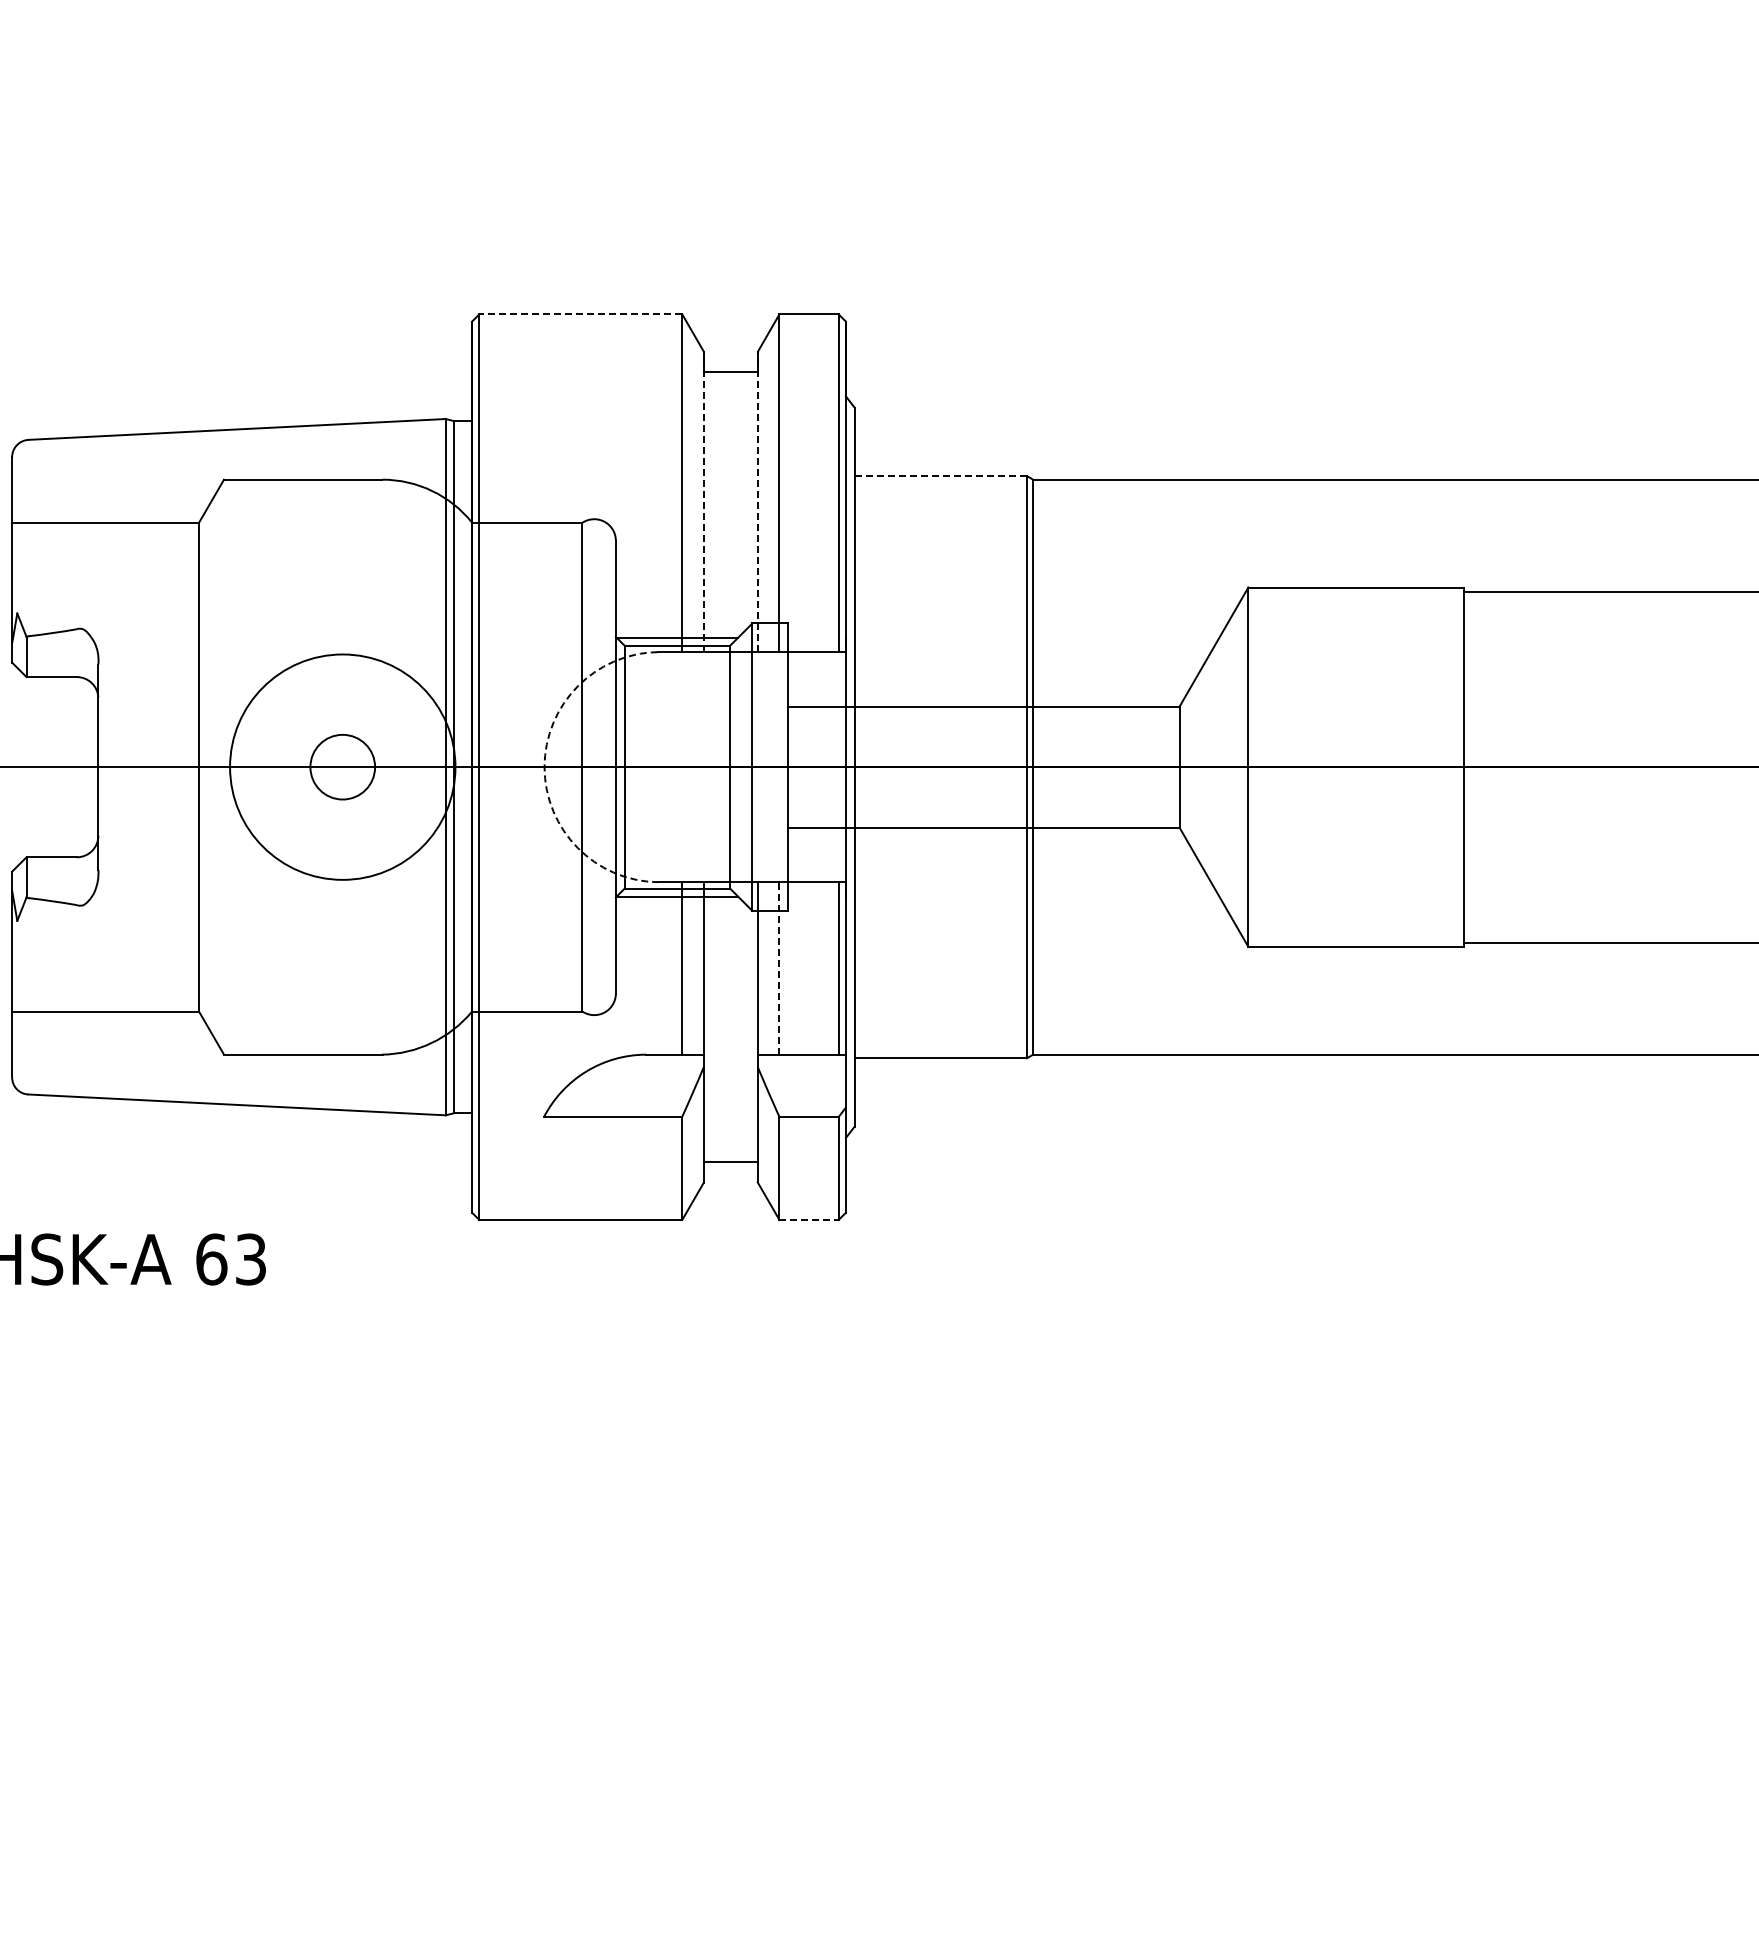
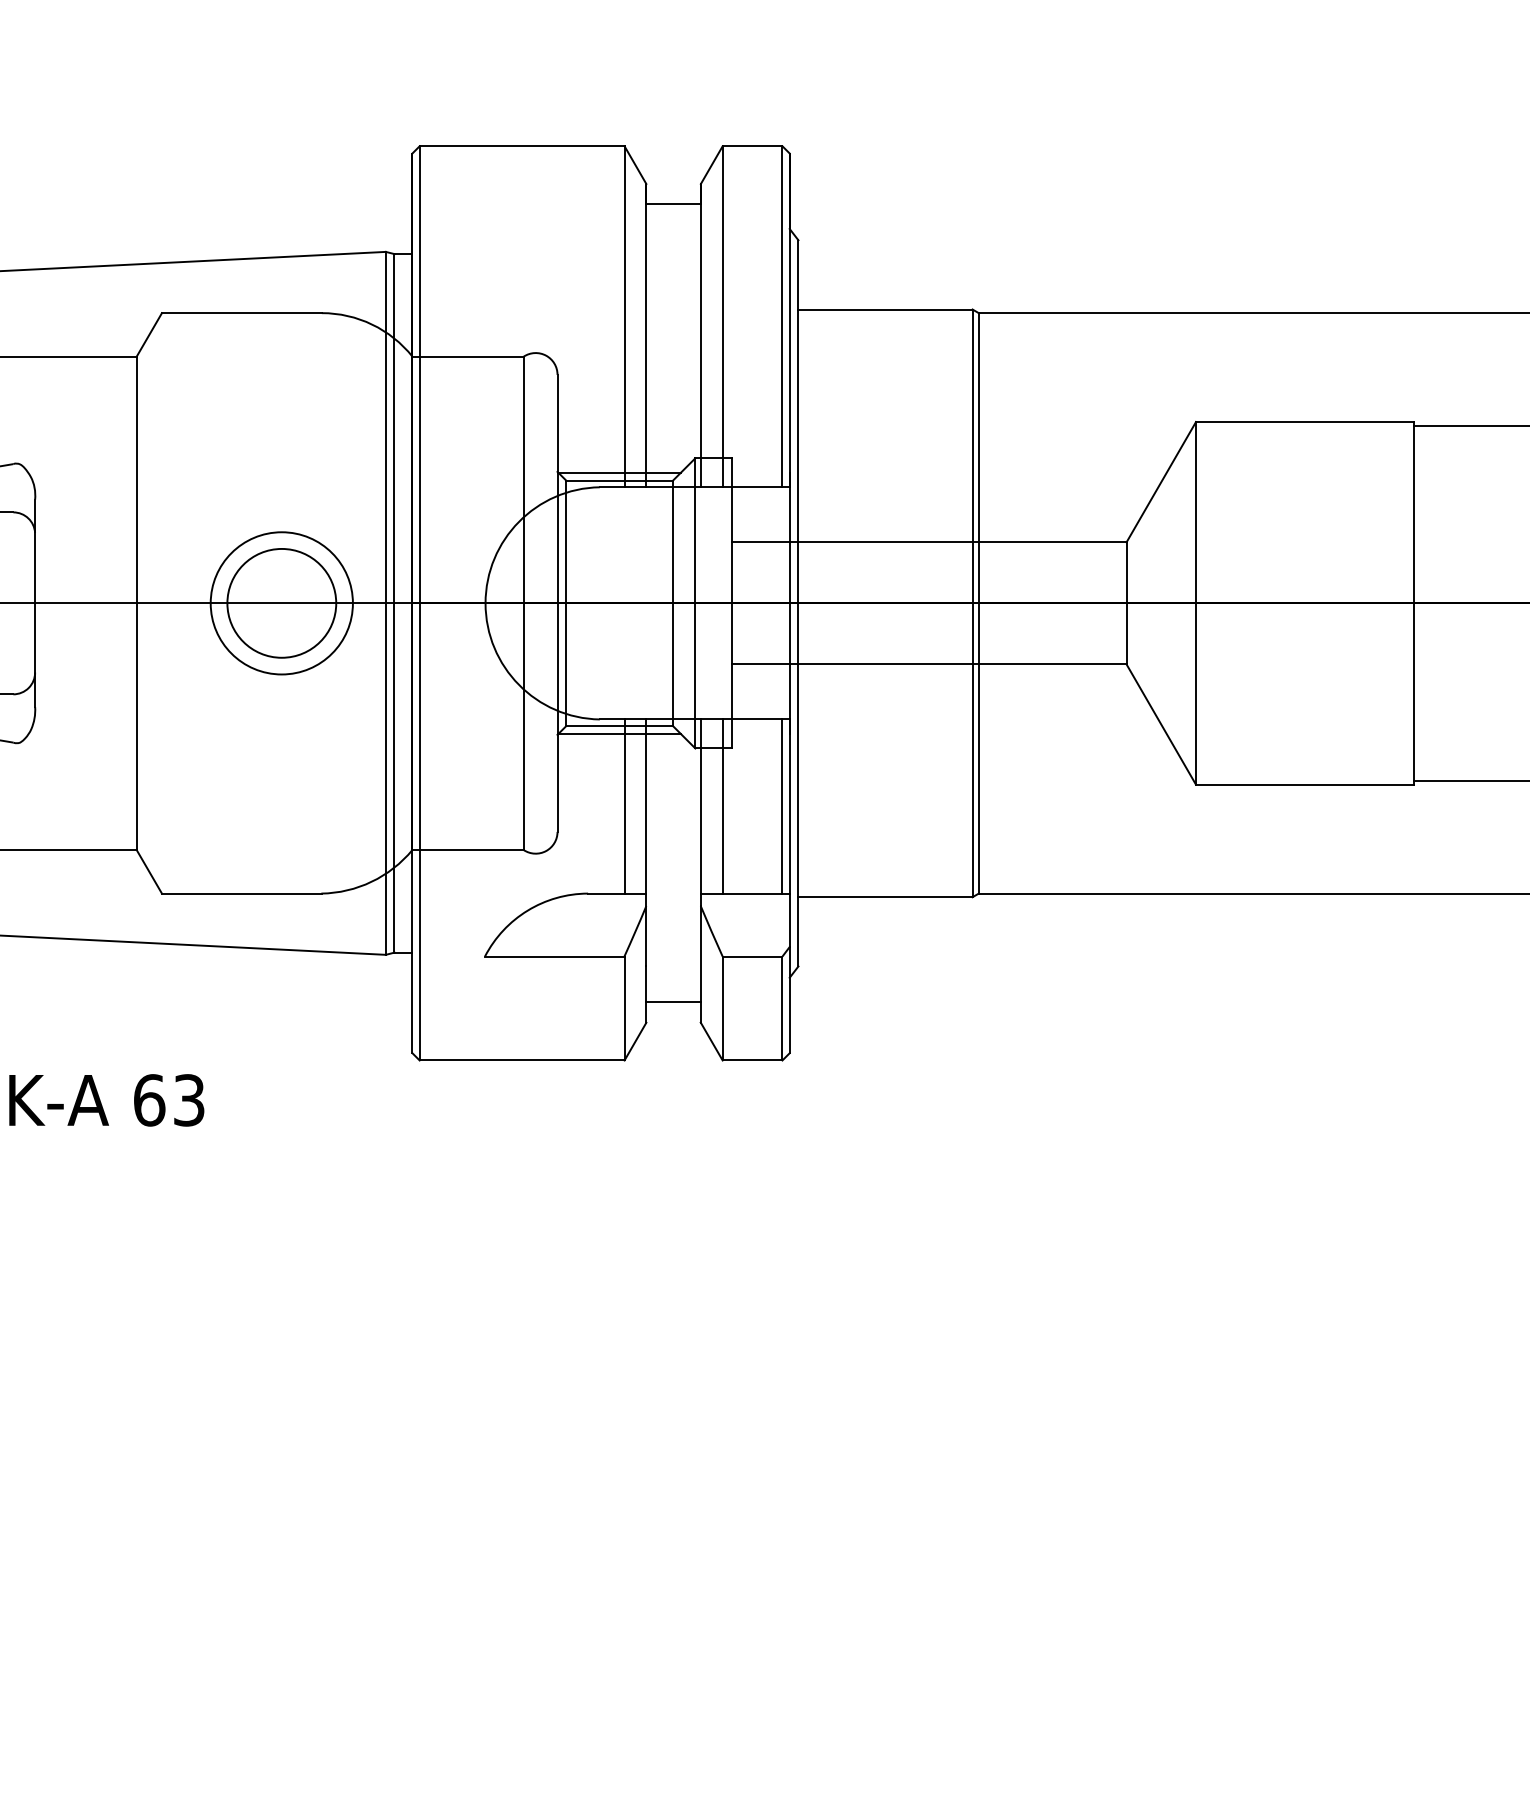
line: (580, 314) -> (521, 146), dashed -> solid
line: (941, 476) -> (886, 309), dashed -> solid
line: (703, 501) -> (645, 335), dashed -> solid
line: (757, 501) -> (700, 335), dashed -> solid
circle: (342, 766) -> (281, 602), size x0.62
circle: (342, 767) -> (281, 603), size x1.67
arc: (544, 767) -> (485, 603), dashed -> solid
line: (779, 967) -> (722, 805), dashed -> solid
line: (809, 1219) -> (752, 1059), dashed -> solid

